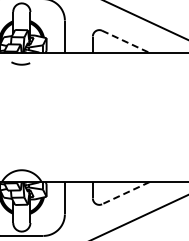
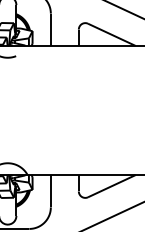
line: (126, 42) -> (112, 35), dashed -> solid
line: (125, 193) -> (111, 186), dashed -> solid

